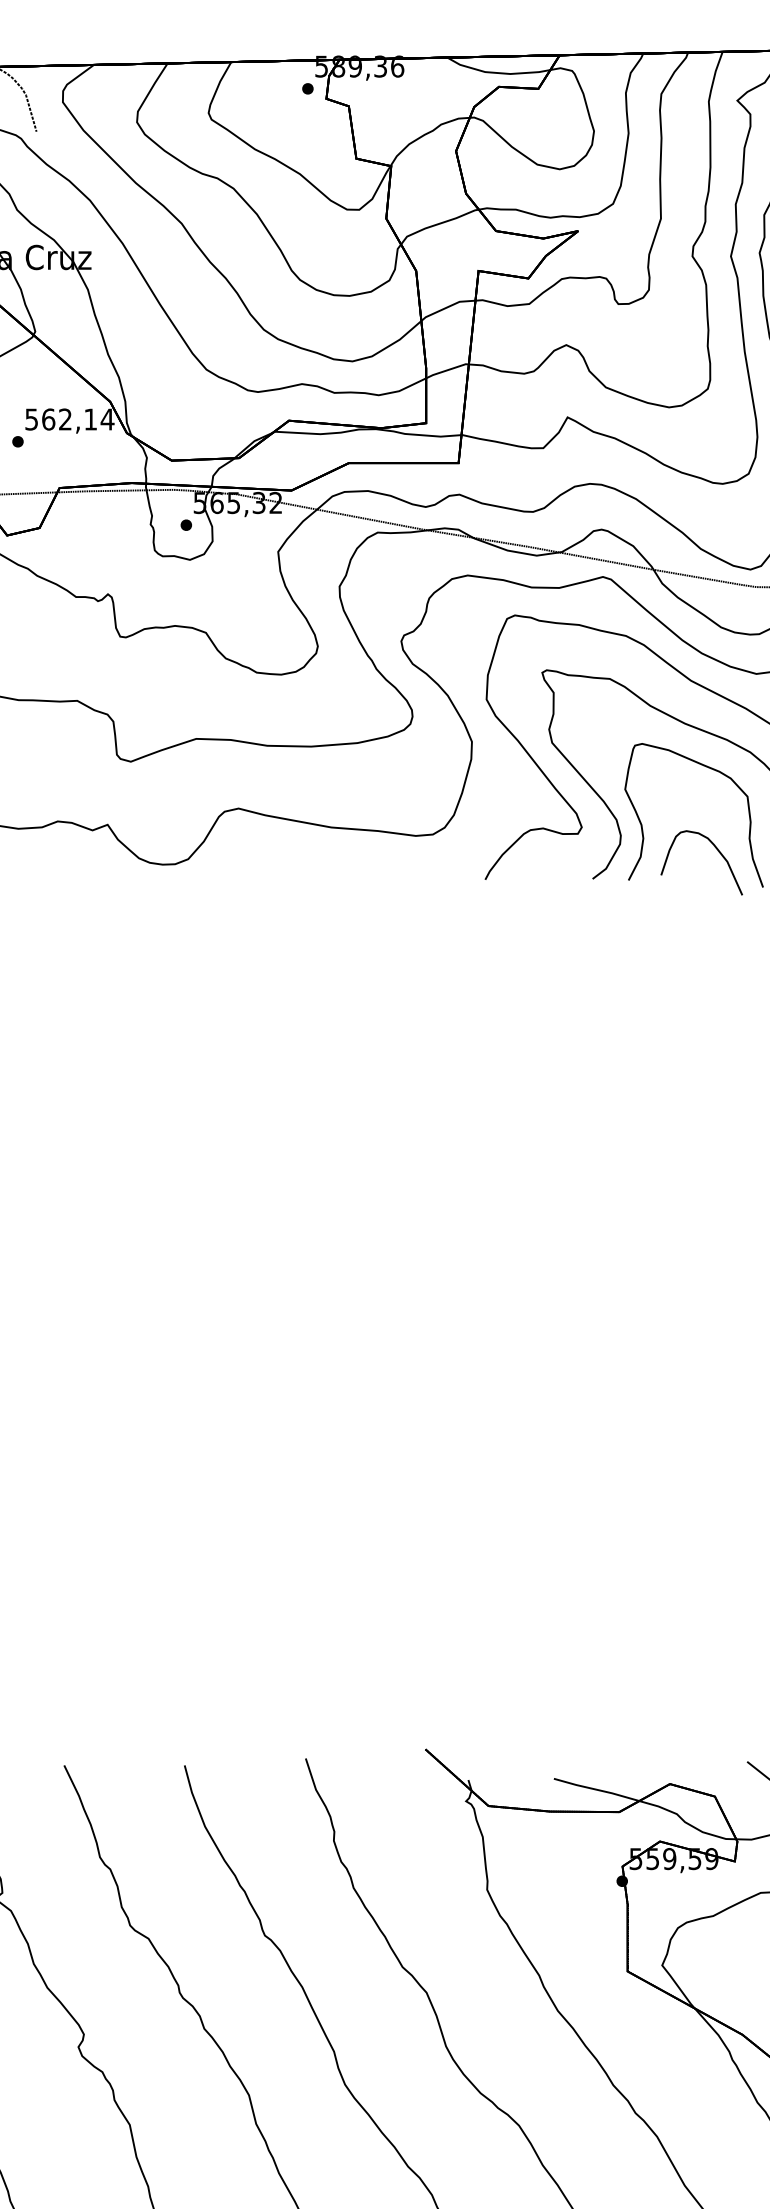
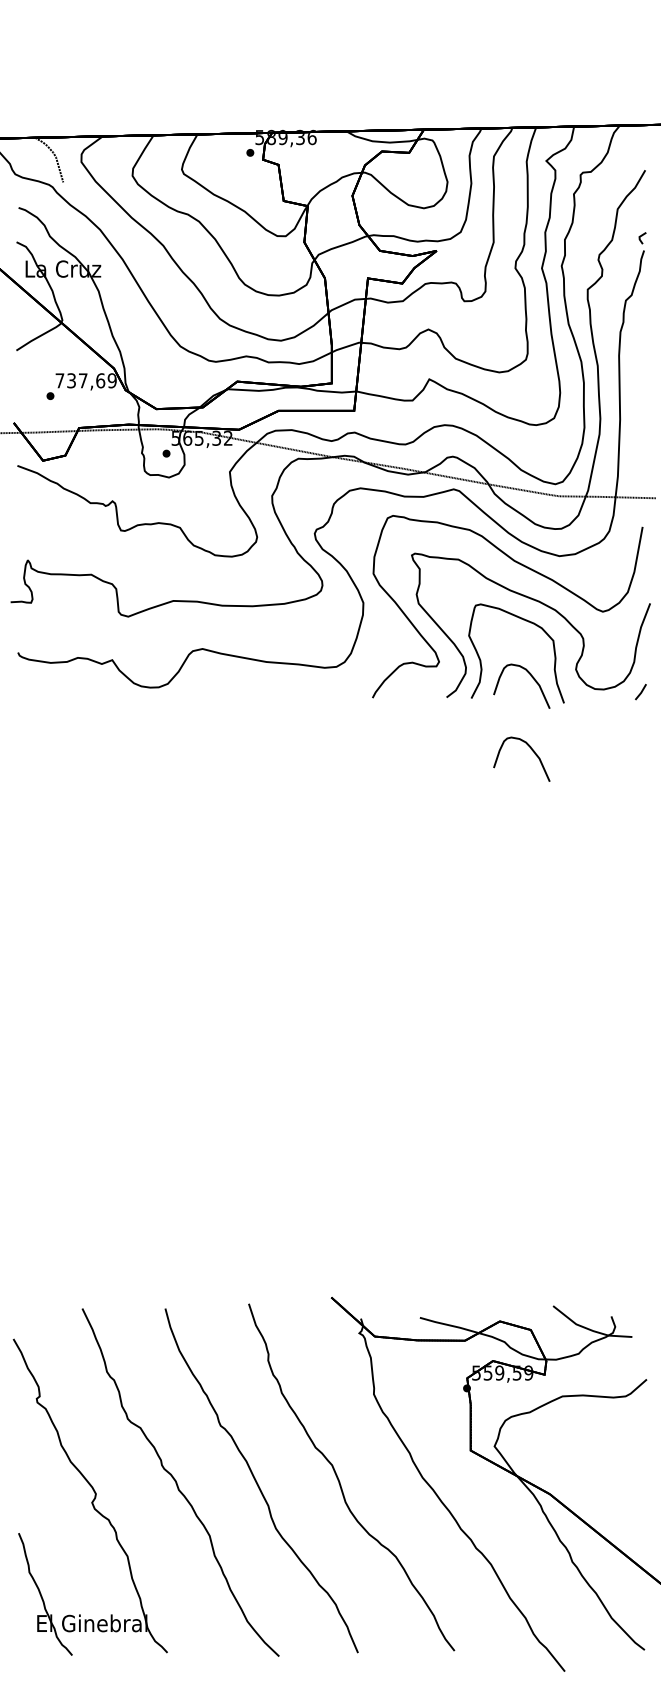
text: (70, 419) -> (86, 380), 562,14 -> 737,69
curve: (715, 955) -> (531, 750), added

